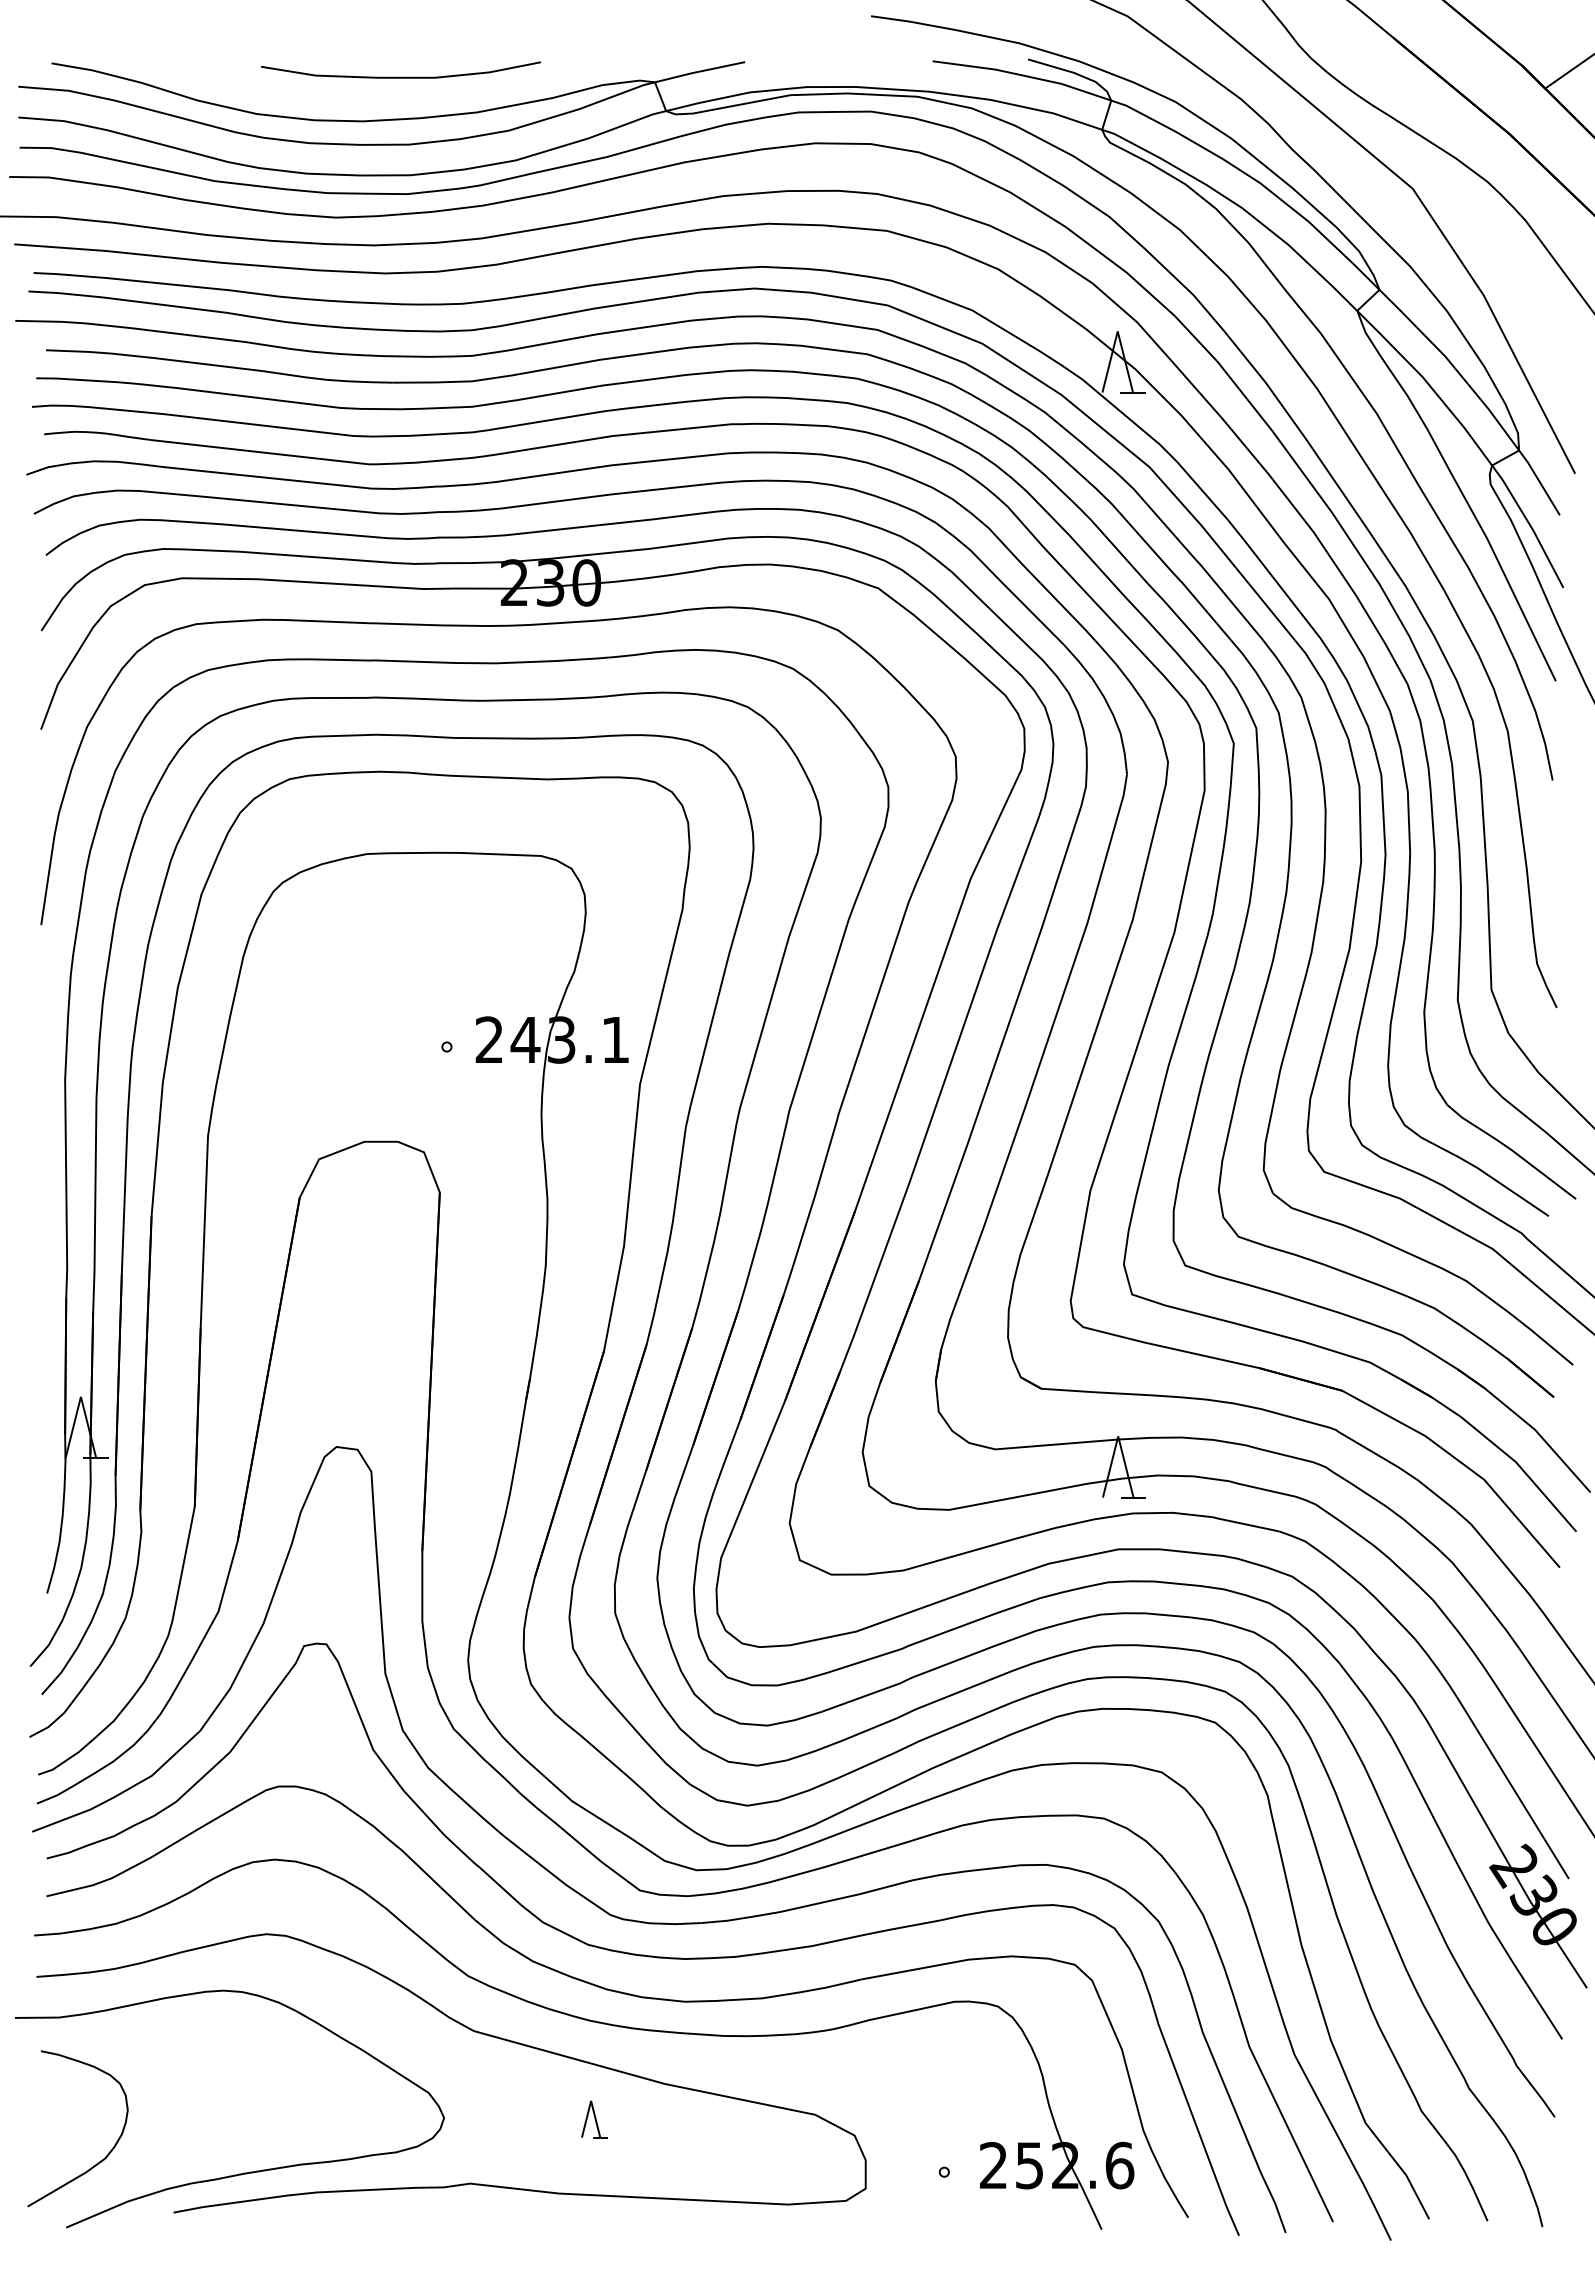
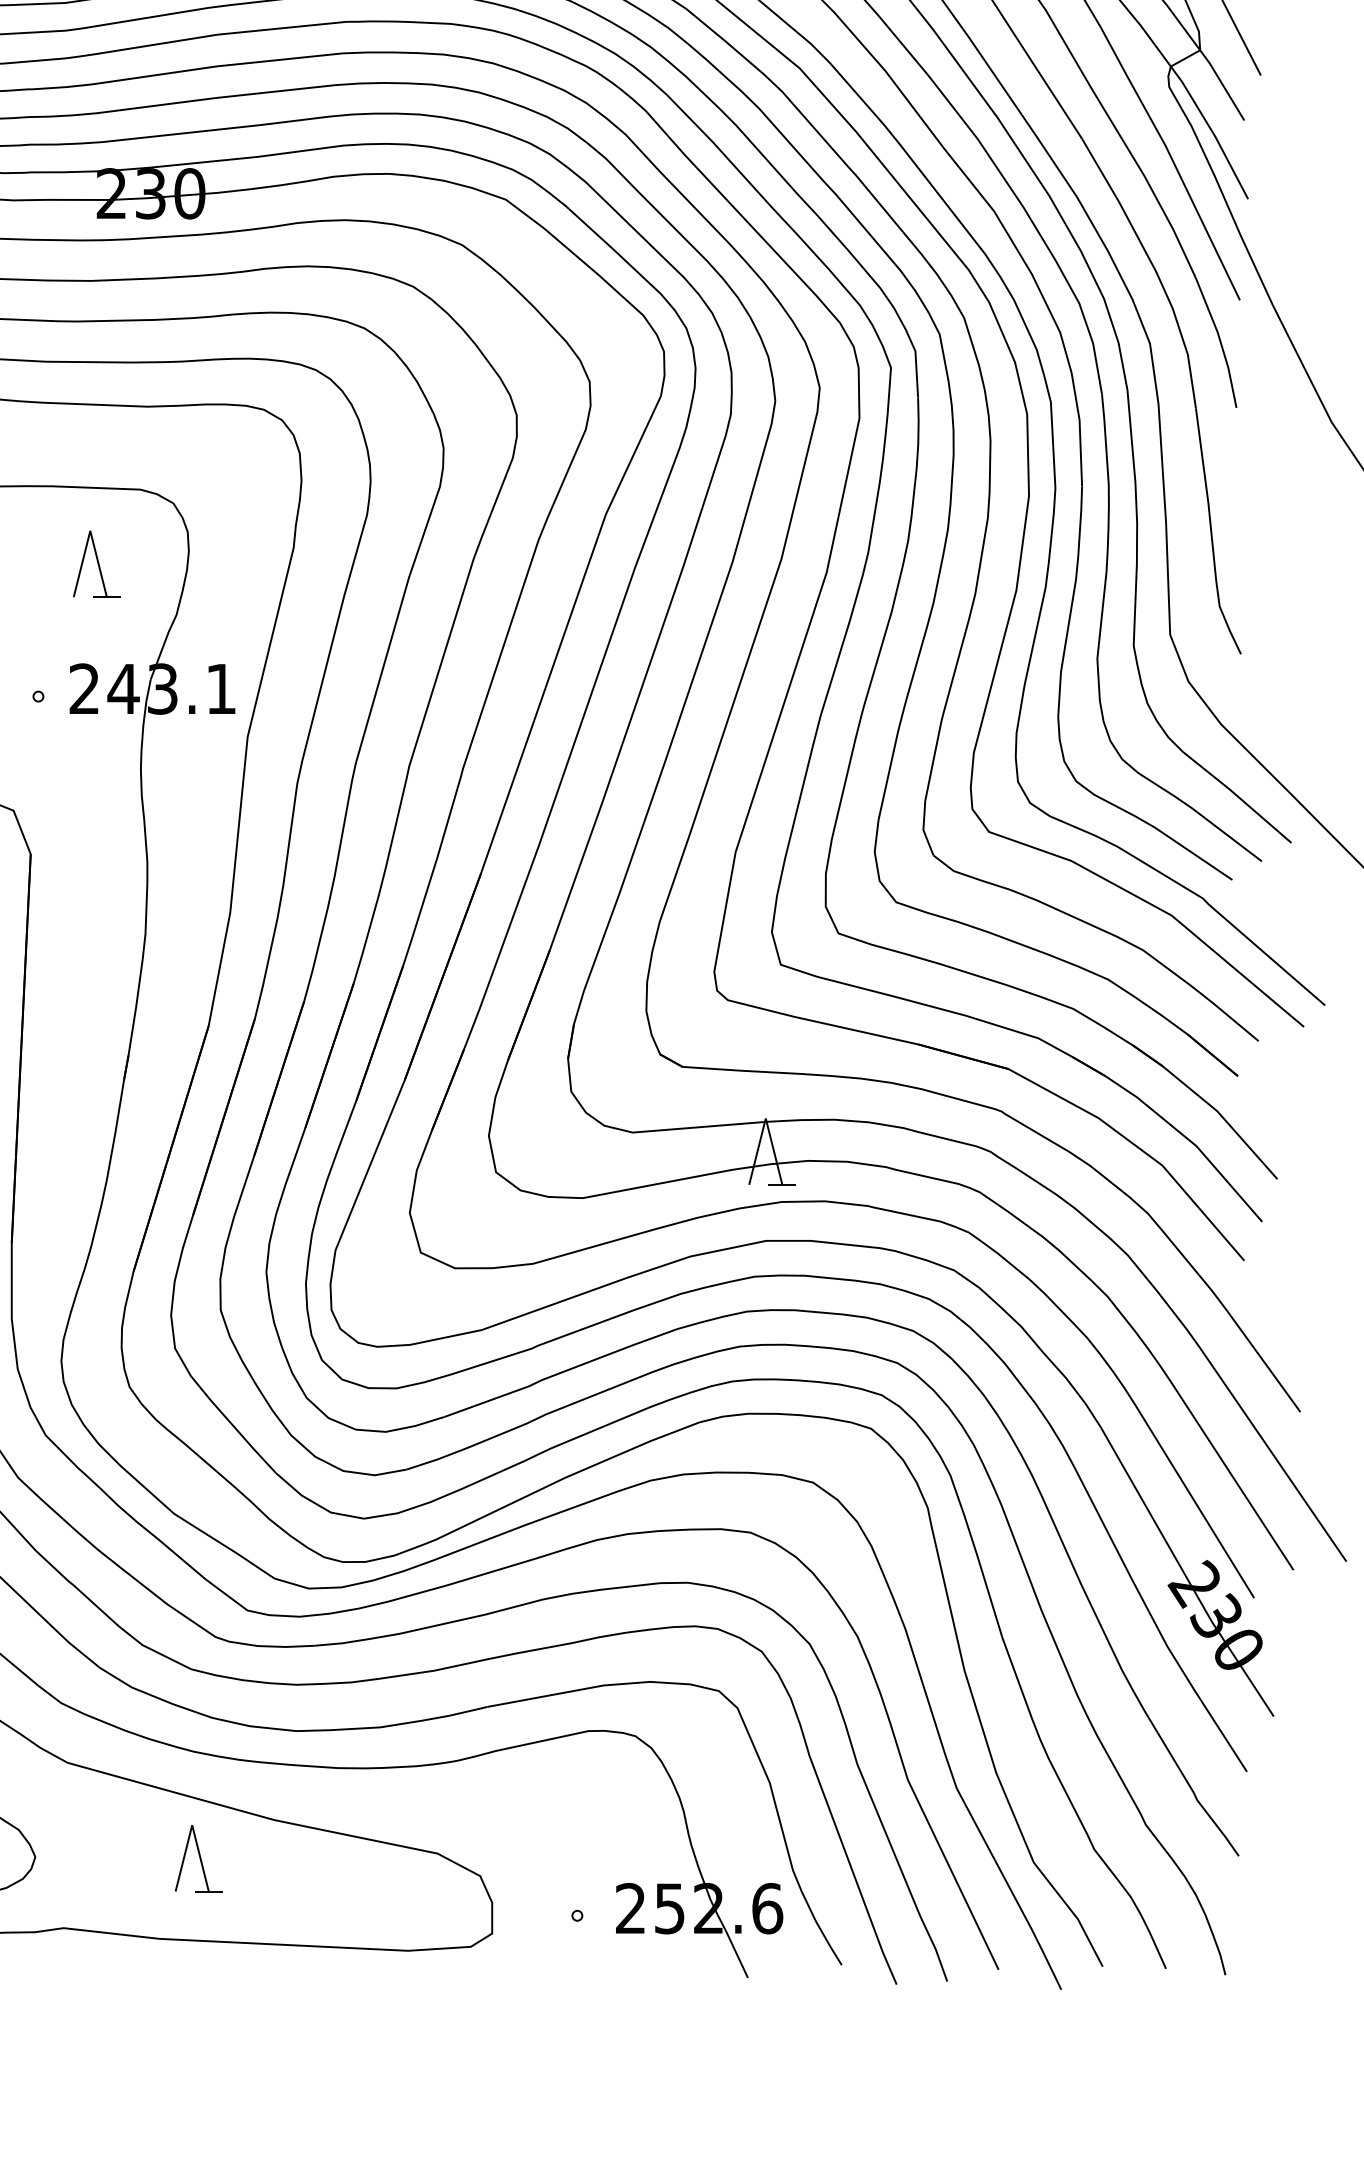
part: (500, 924) -> (96, 563), added
part: (594, 2119) -> (198, 1858), size x1.67

